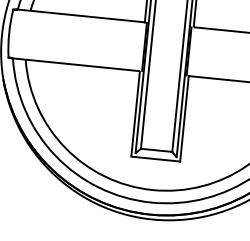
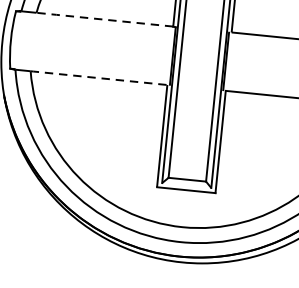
line: (87, 16) -> (104, 19), solid -> dashed
line: (82, 65) -> (98, 78), solid -> dashed

